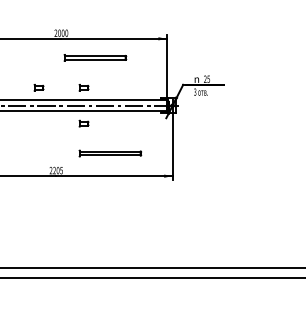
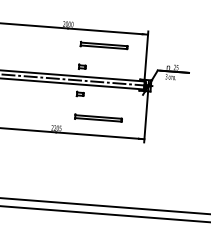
part: (95, 57) -> (104, 45), moved
part: (38, 87) -> (47, 64), removed

